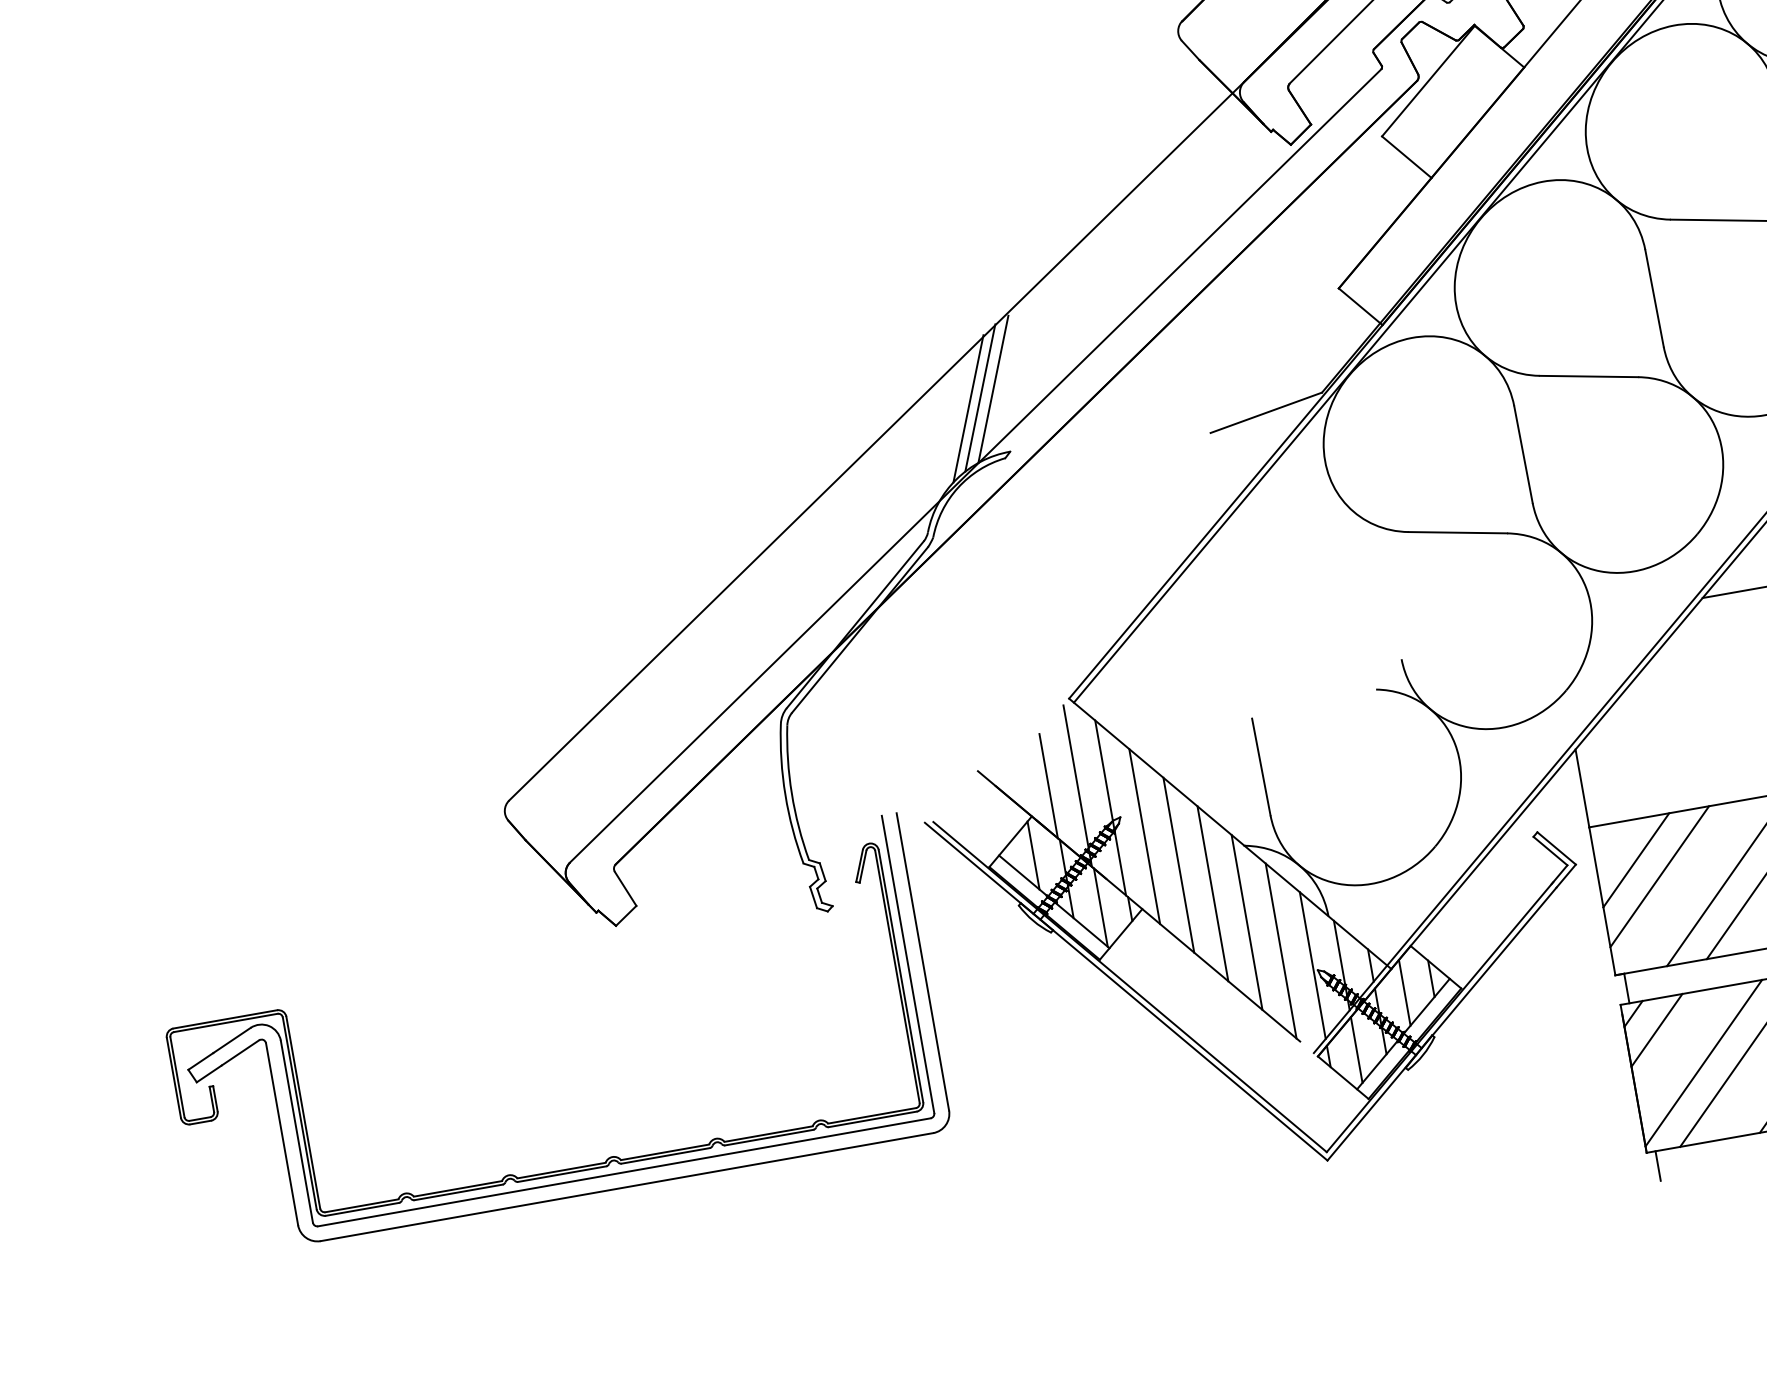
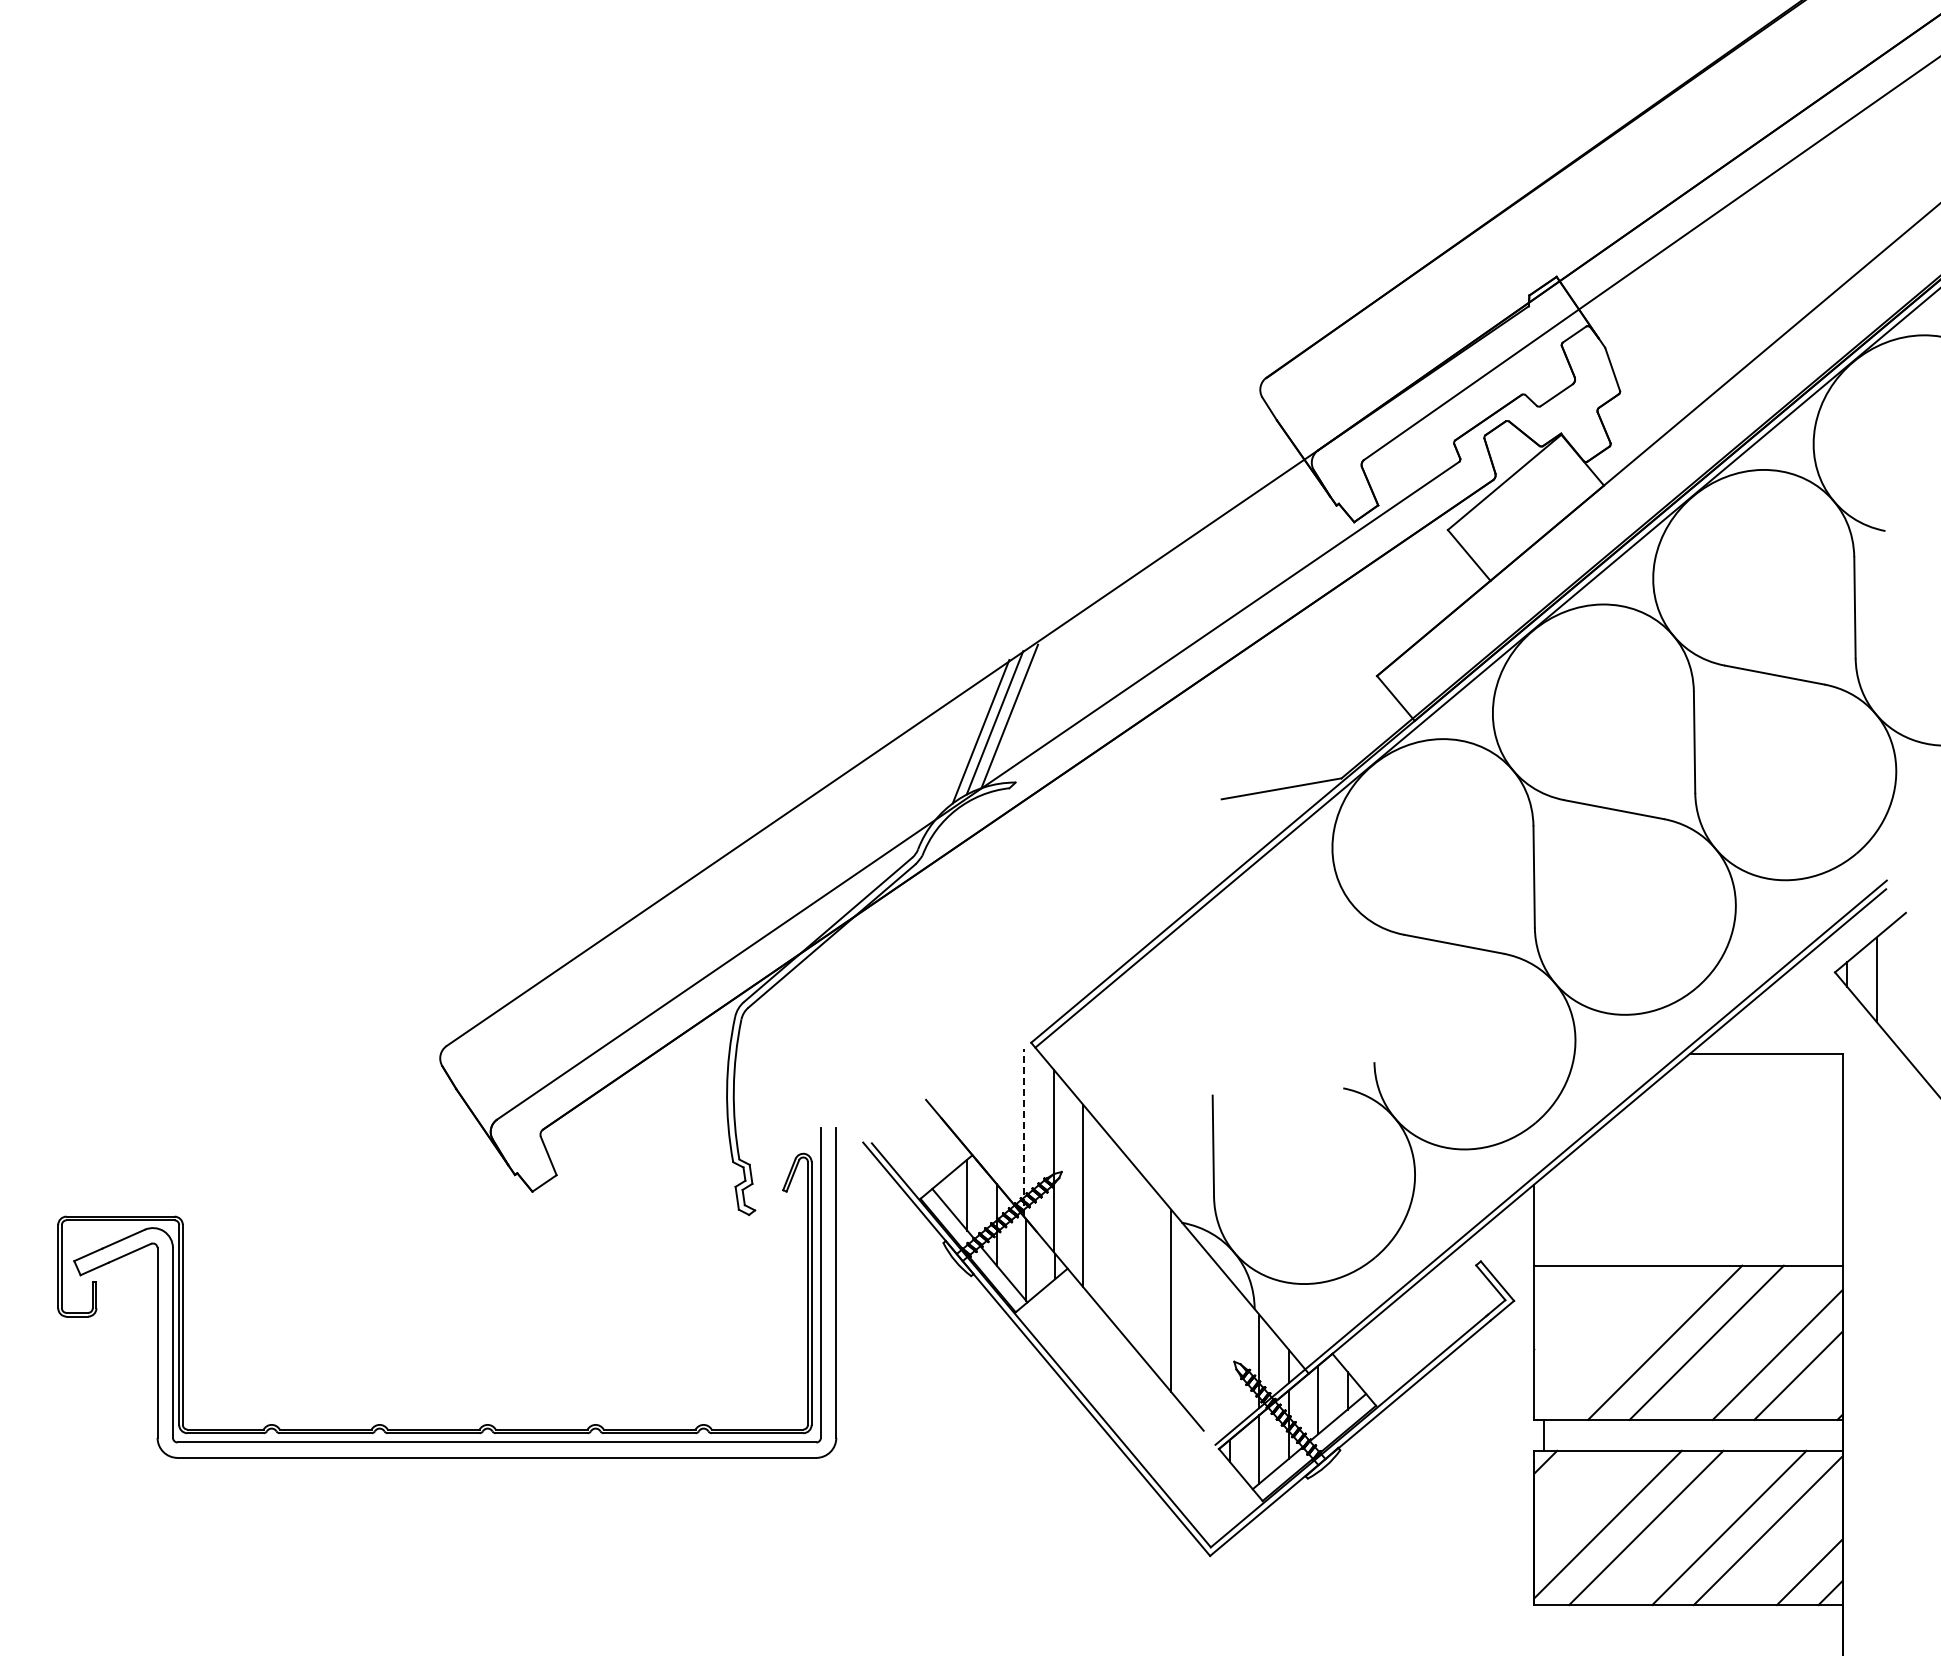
line: (1077, 785) -> (1024, 1132), solid -> dashed
line: (1048, 786) -> (994, 1127), removed
line: (1635, 860) -> (1575, 1307), removed
line: (1178, 864) -> (1112, 1230), removed
line: (1659, 876) -> (1596, 1327), removed
line: (1212, 893) -> (1141, 1265), removed
line: (1281, 950) -> (1200, 1335), removed
line: (1312, 965) -> (1229, 1355), removed
line: (1656, 1029) -> (1566, 1482), removed
line: (1658, 1166) -> (1543, 1620), removed

